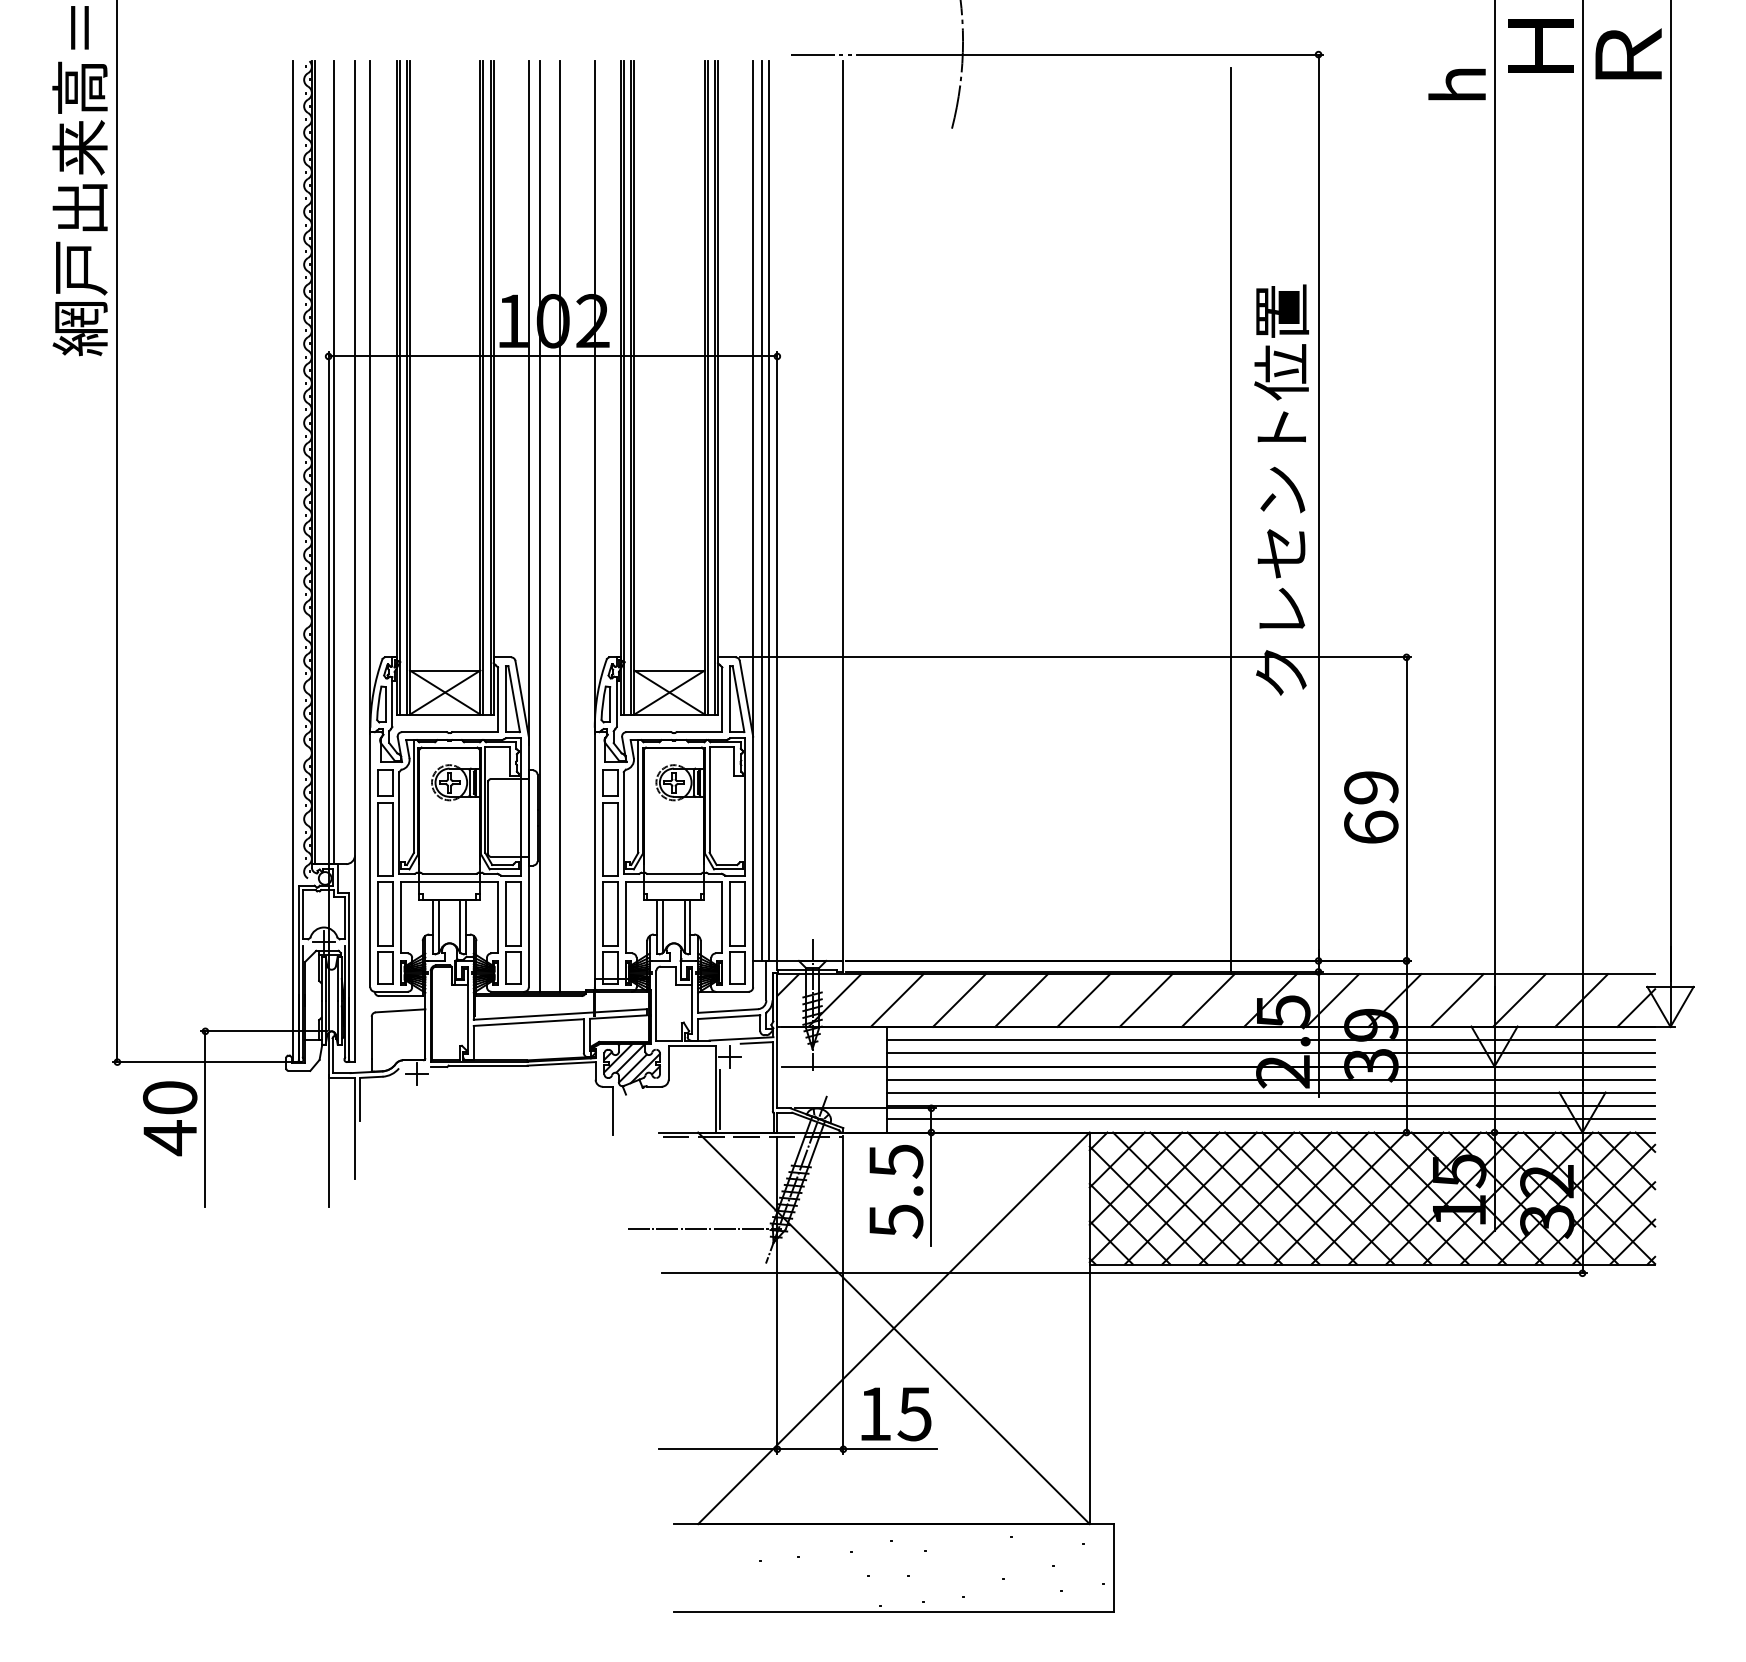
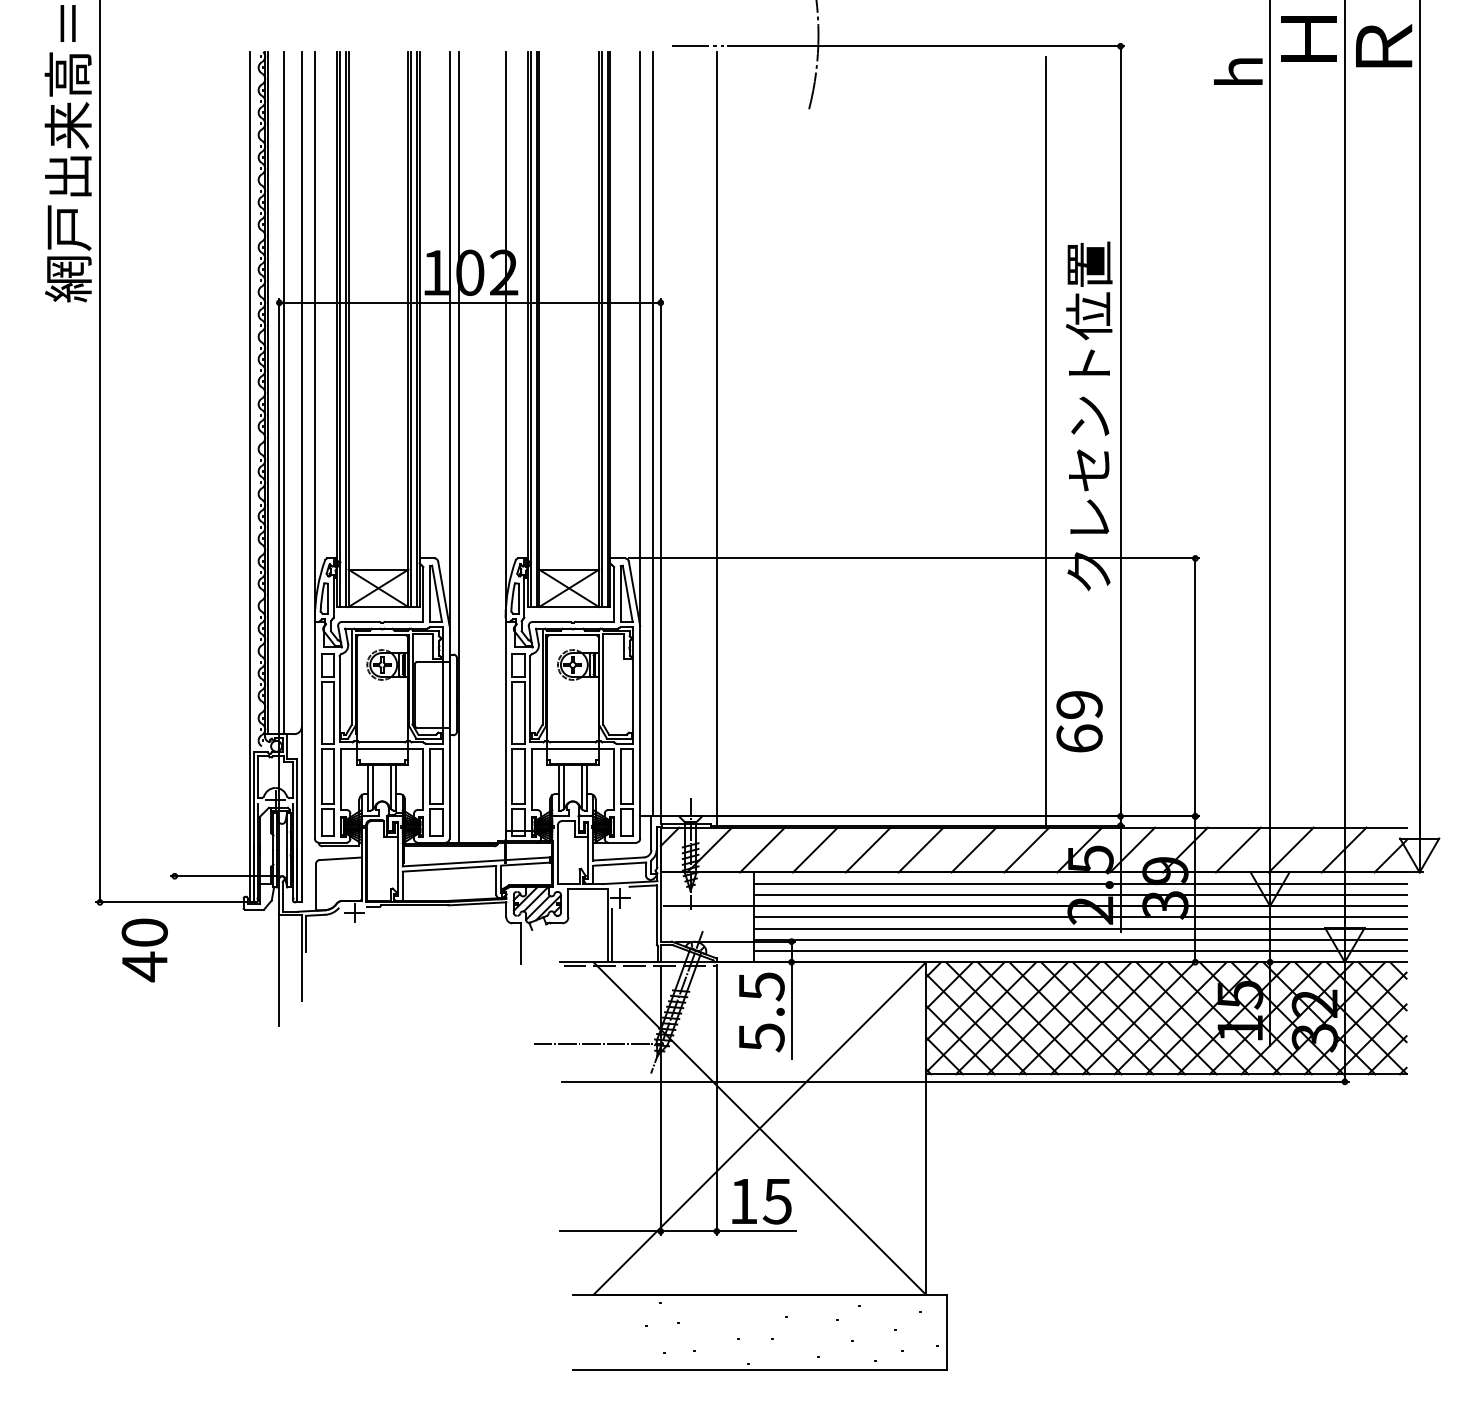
line: (762, 510) -> (648, 433), removed
line: (559, 526) -> (475, 447), removed
text: (1371, 807) -> (1079, 721), moved
line: (205, 1119) -> (174, 951), removed

